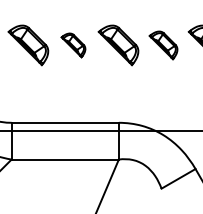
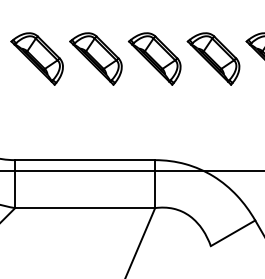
part: (73, 45) -> (95, 59), size x1.67
part: (163, 45) -> (213, 59), size x1.43

